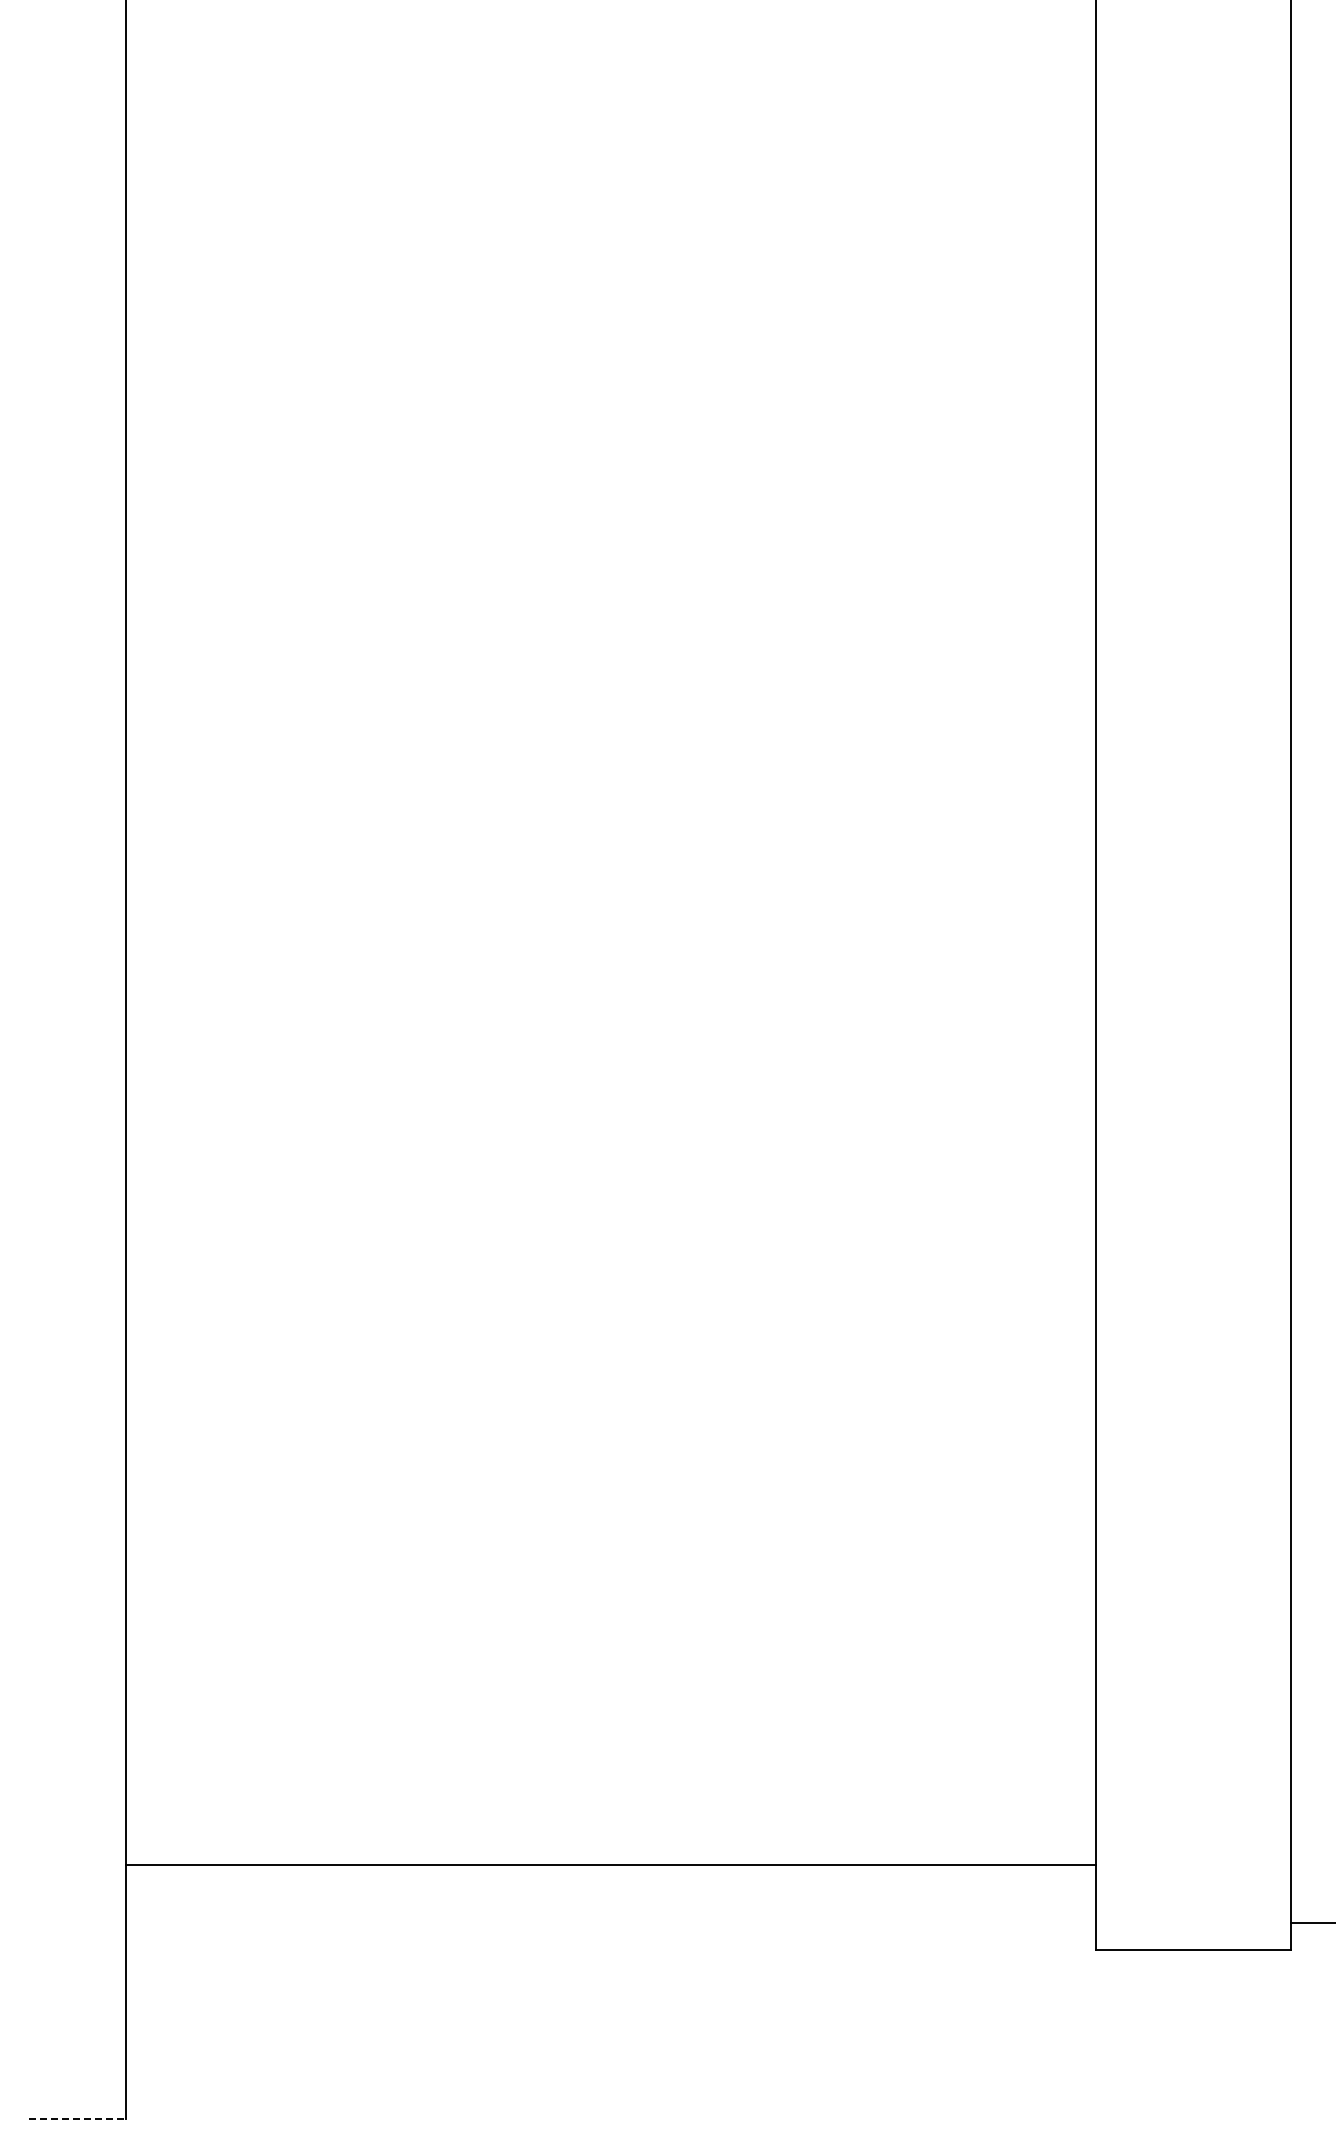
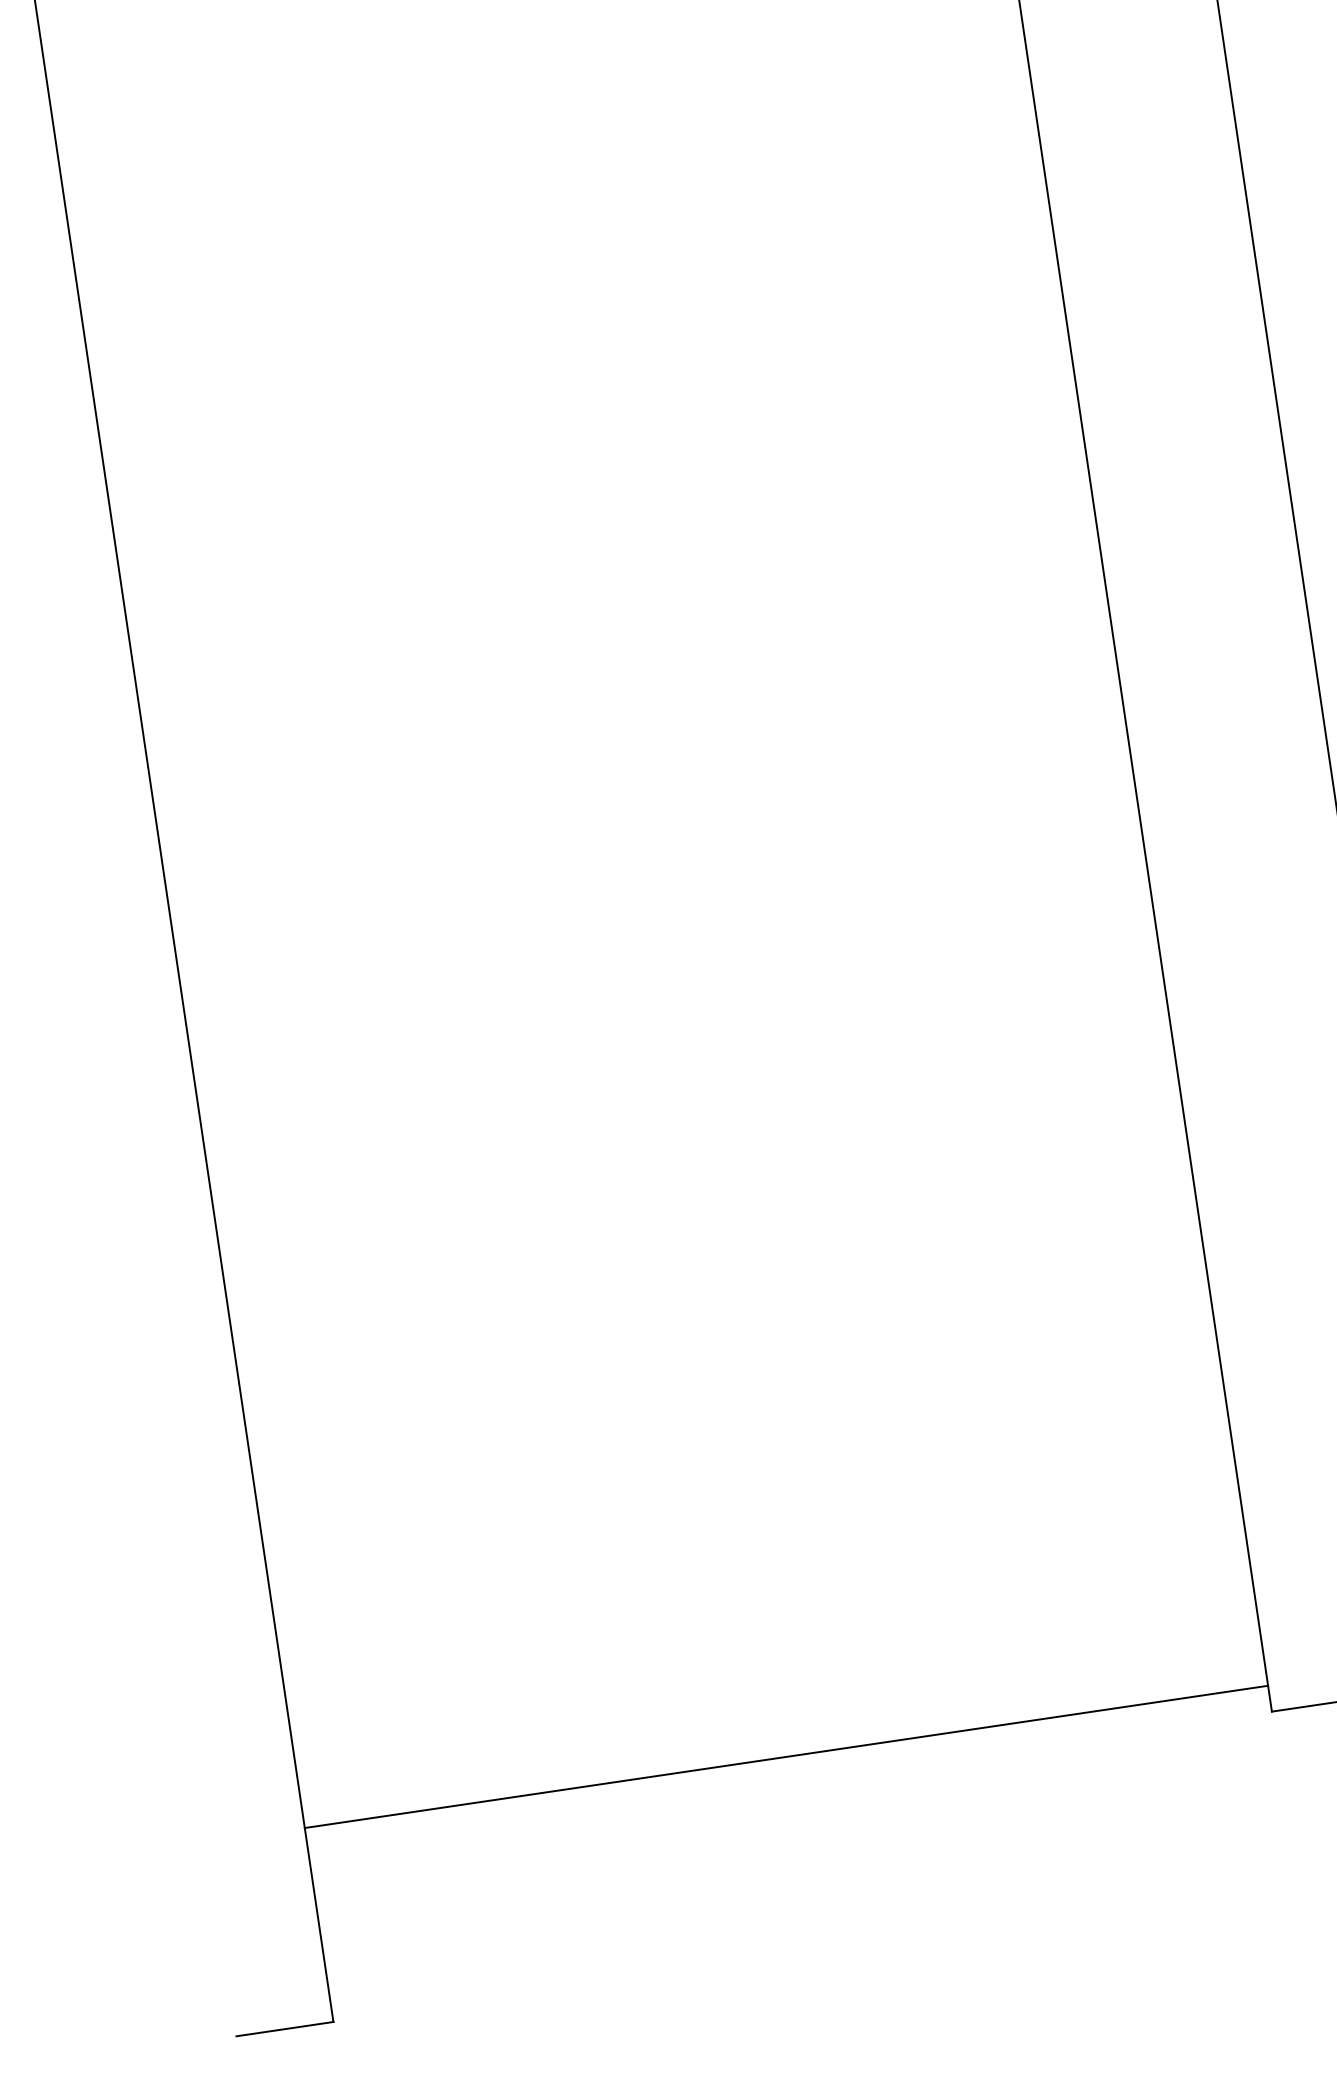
line: (610, 1865) -> (785, 1756), moved
line: (77, 2118) -> (284, 2029), dashed -> solid

